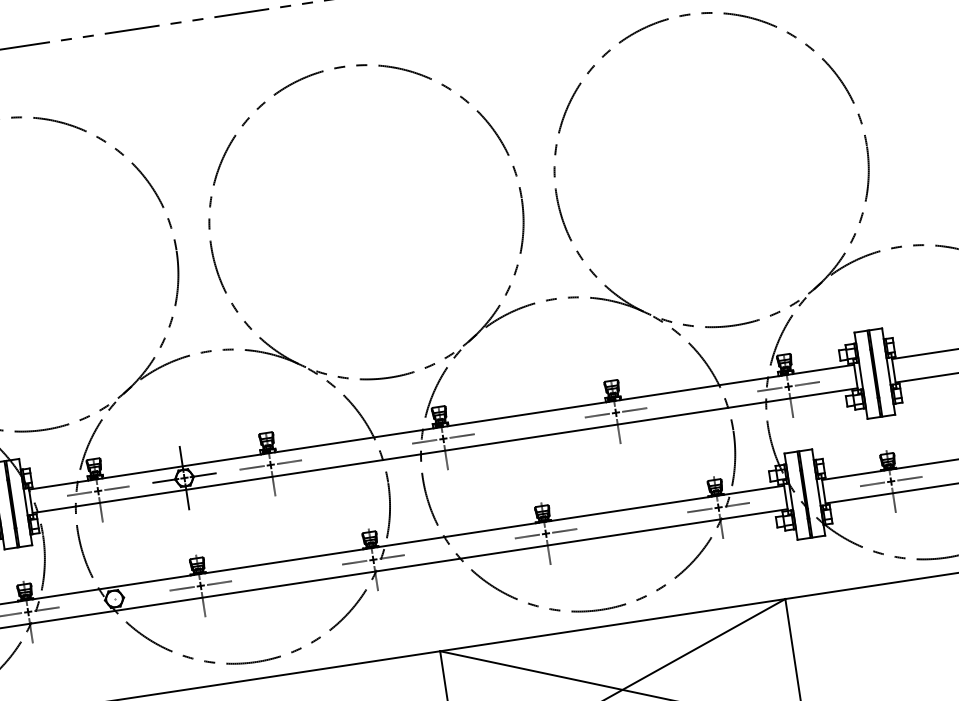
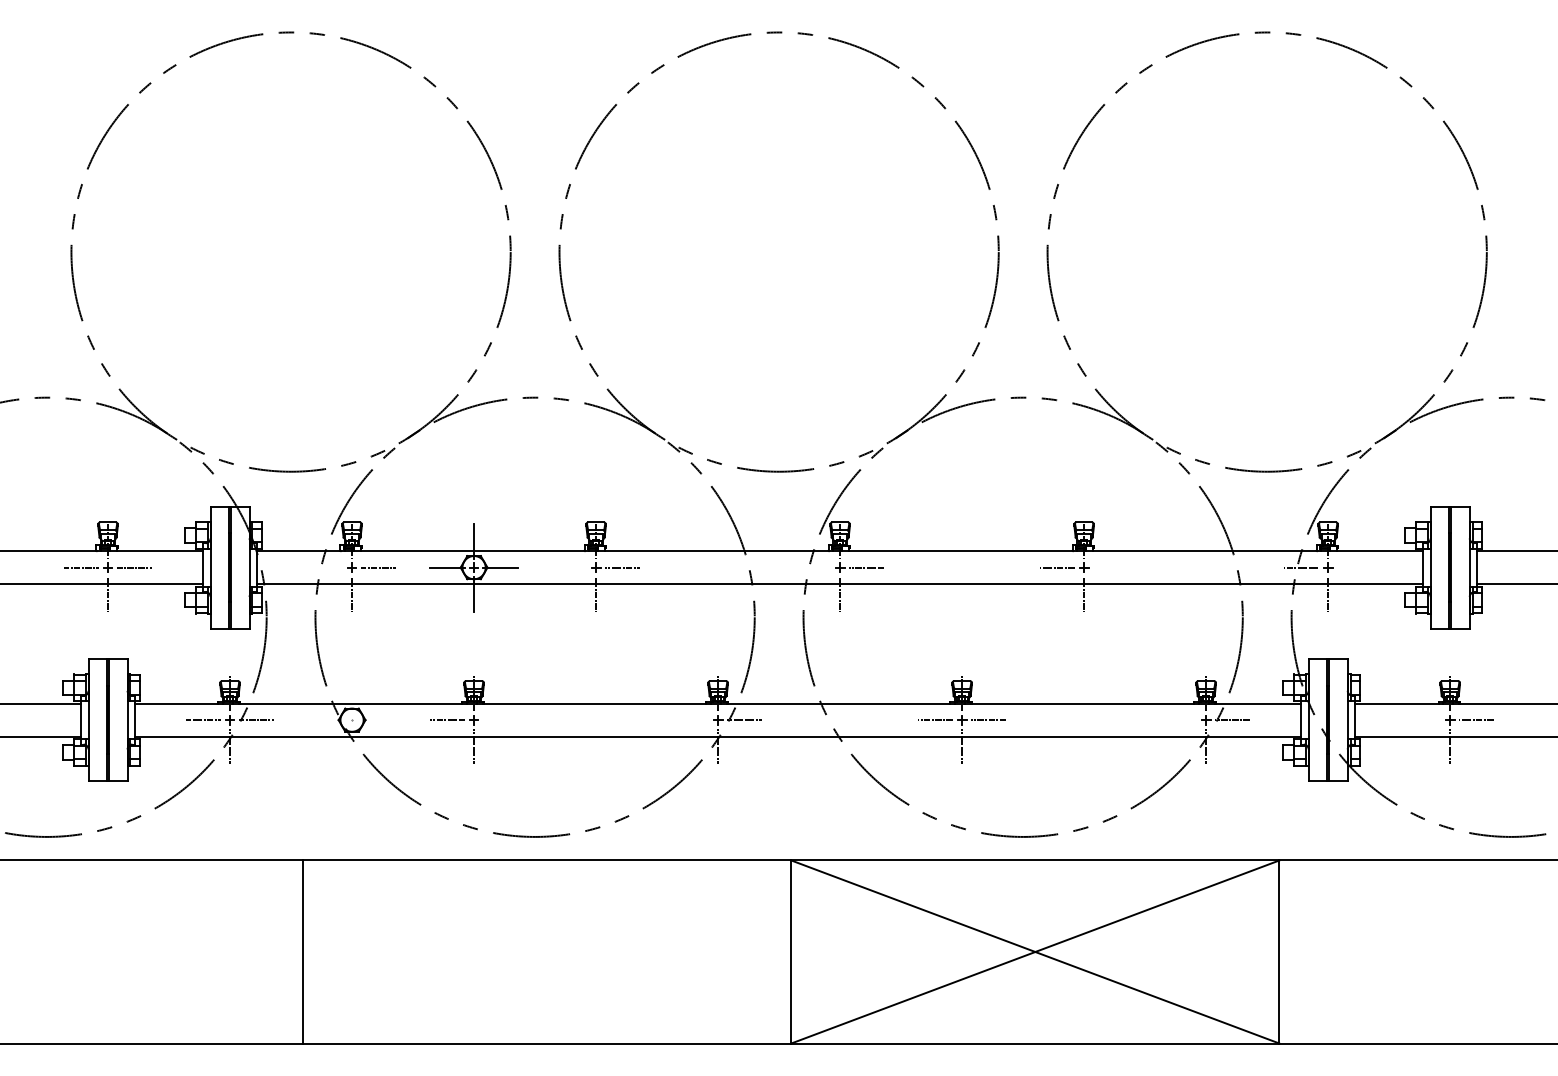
line: (807, 383) -> (1354, 567), removed
line: (634, 409) -> (1110, 567), removed
line: (424, 441) -> (813, 567), removed
line: (251, 467) -> (569, 567), removed
line: (872, 484) -> (1423, 720), removed
line: (79, 493) -> (325, 567), removed
line: (699, 510) -> (1179, 720), removed
line: (354, 562) -> (691, 720), removed
line: (219, 583) -> (500, 720), removed

